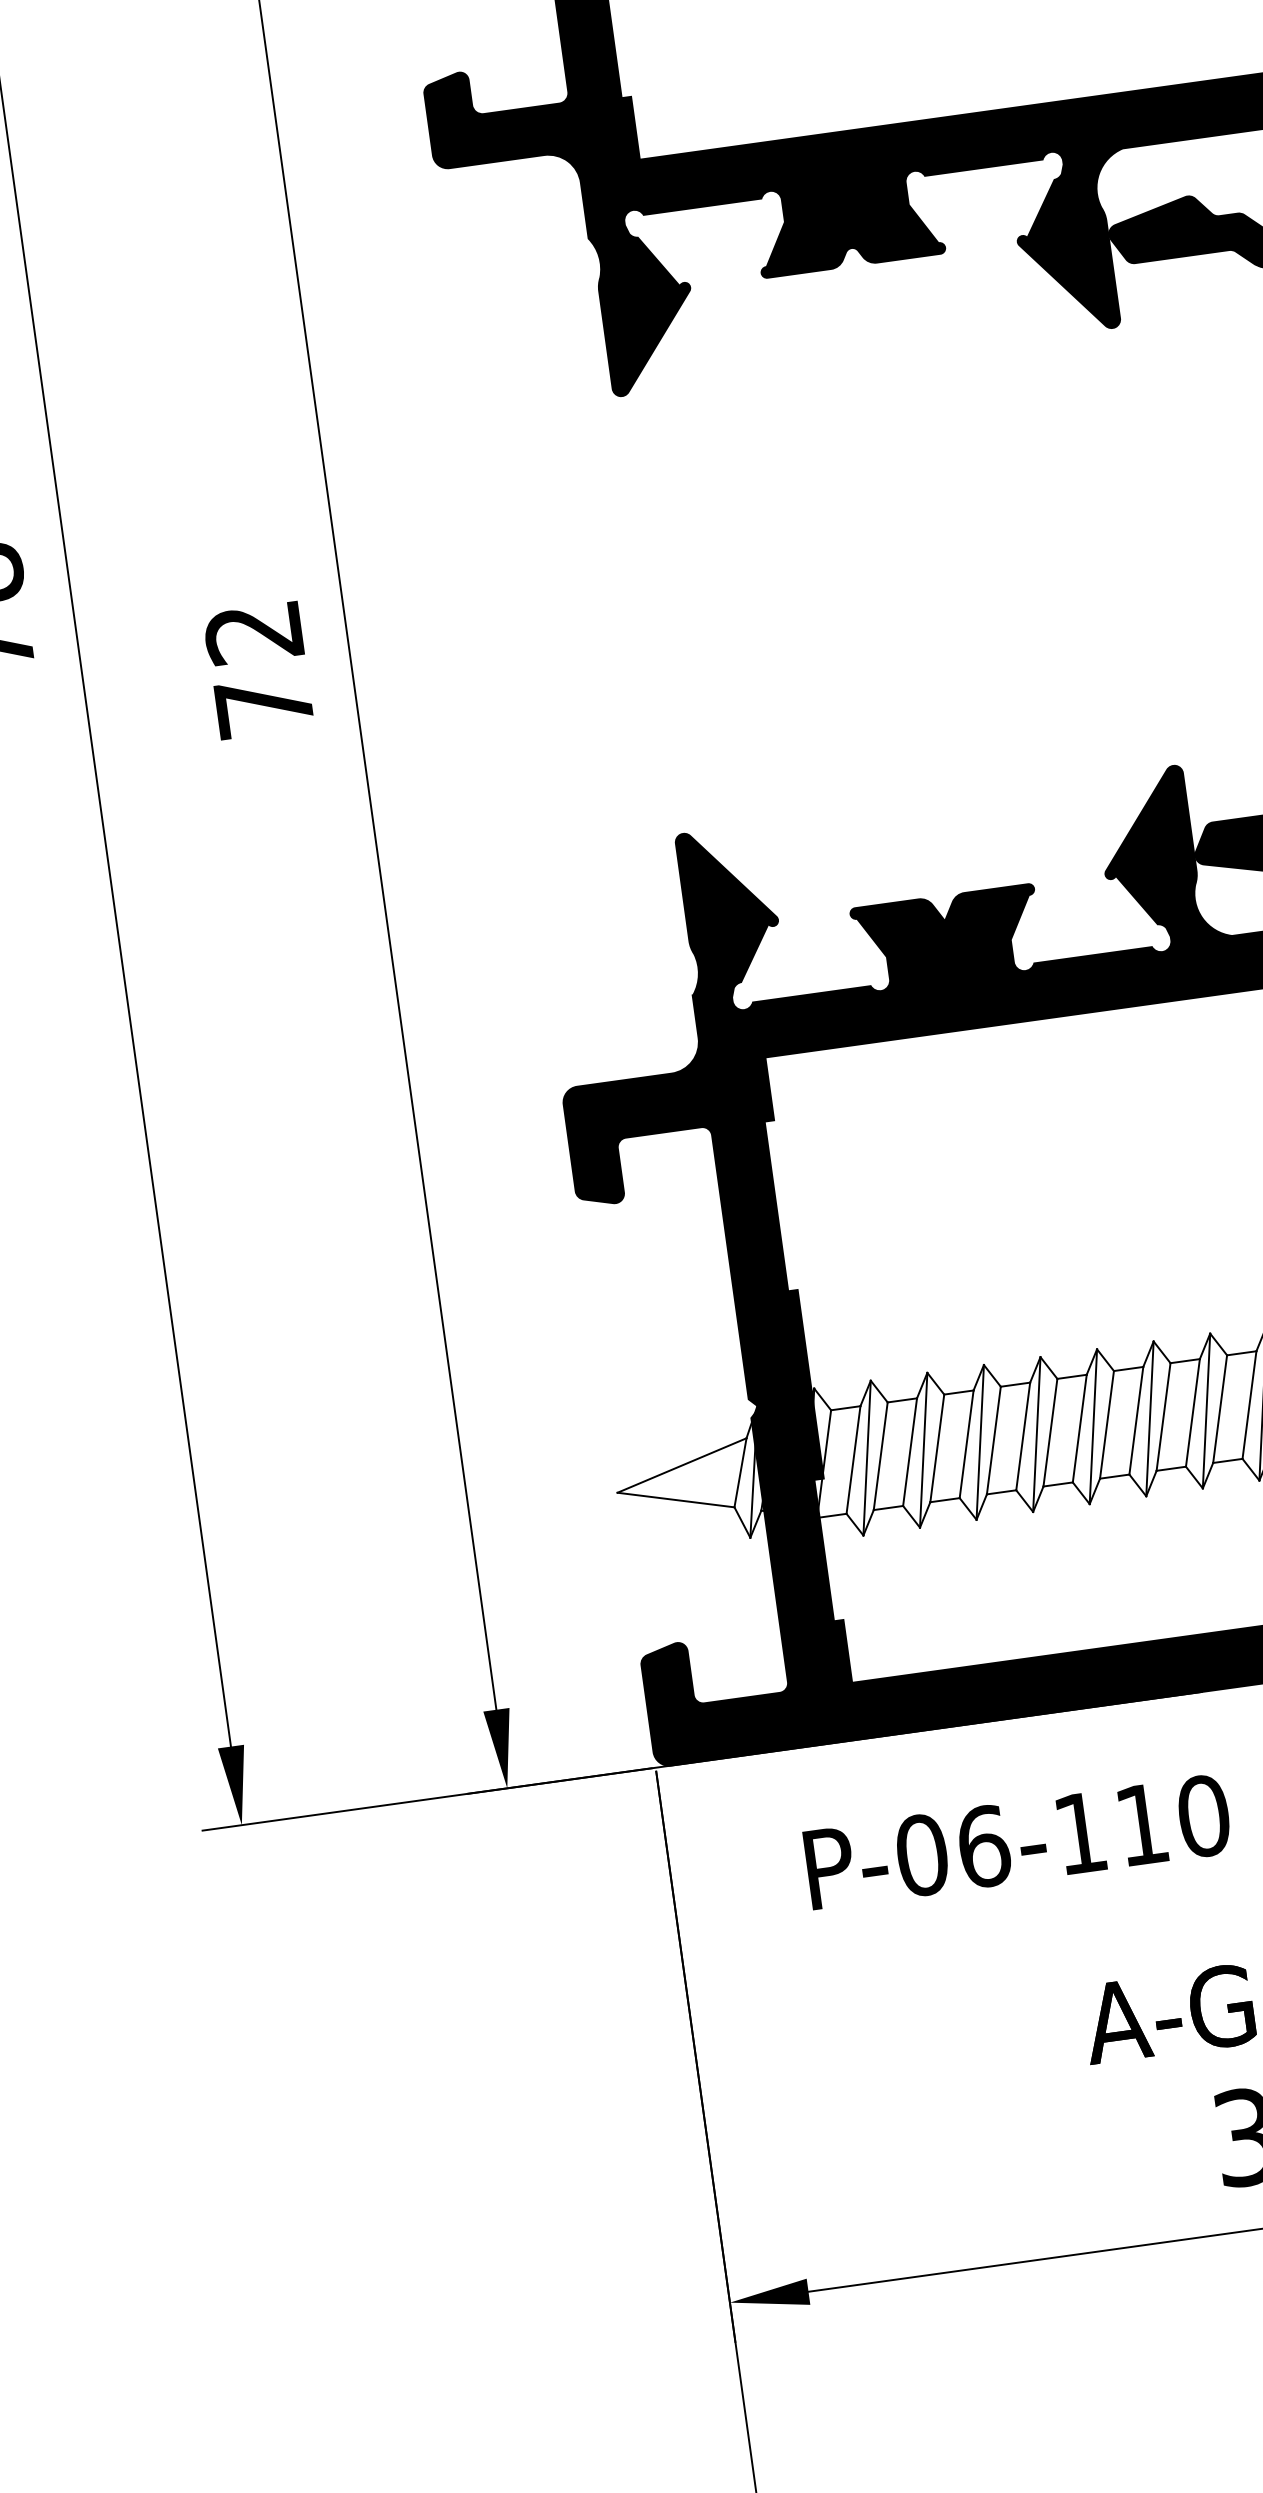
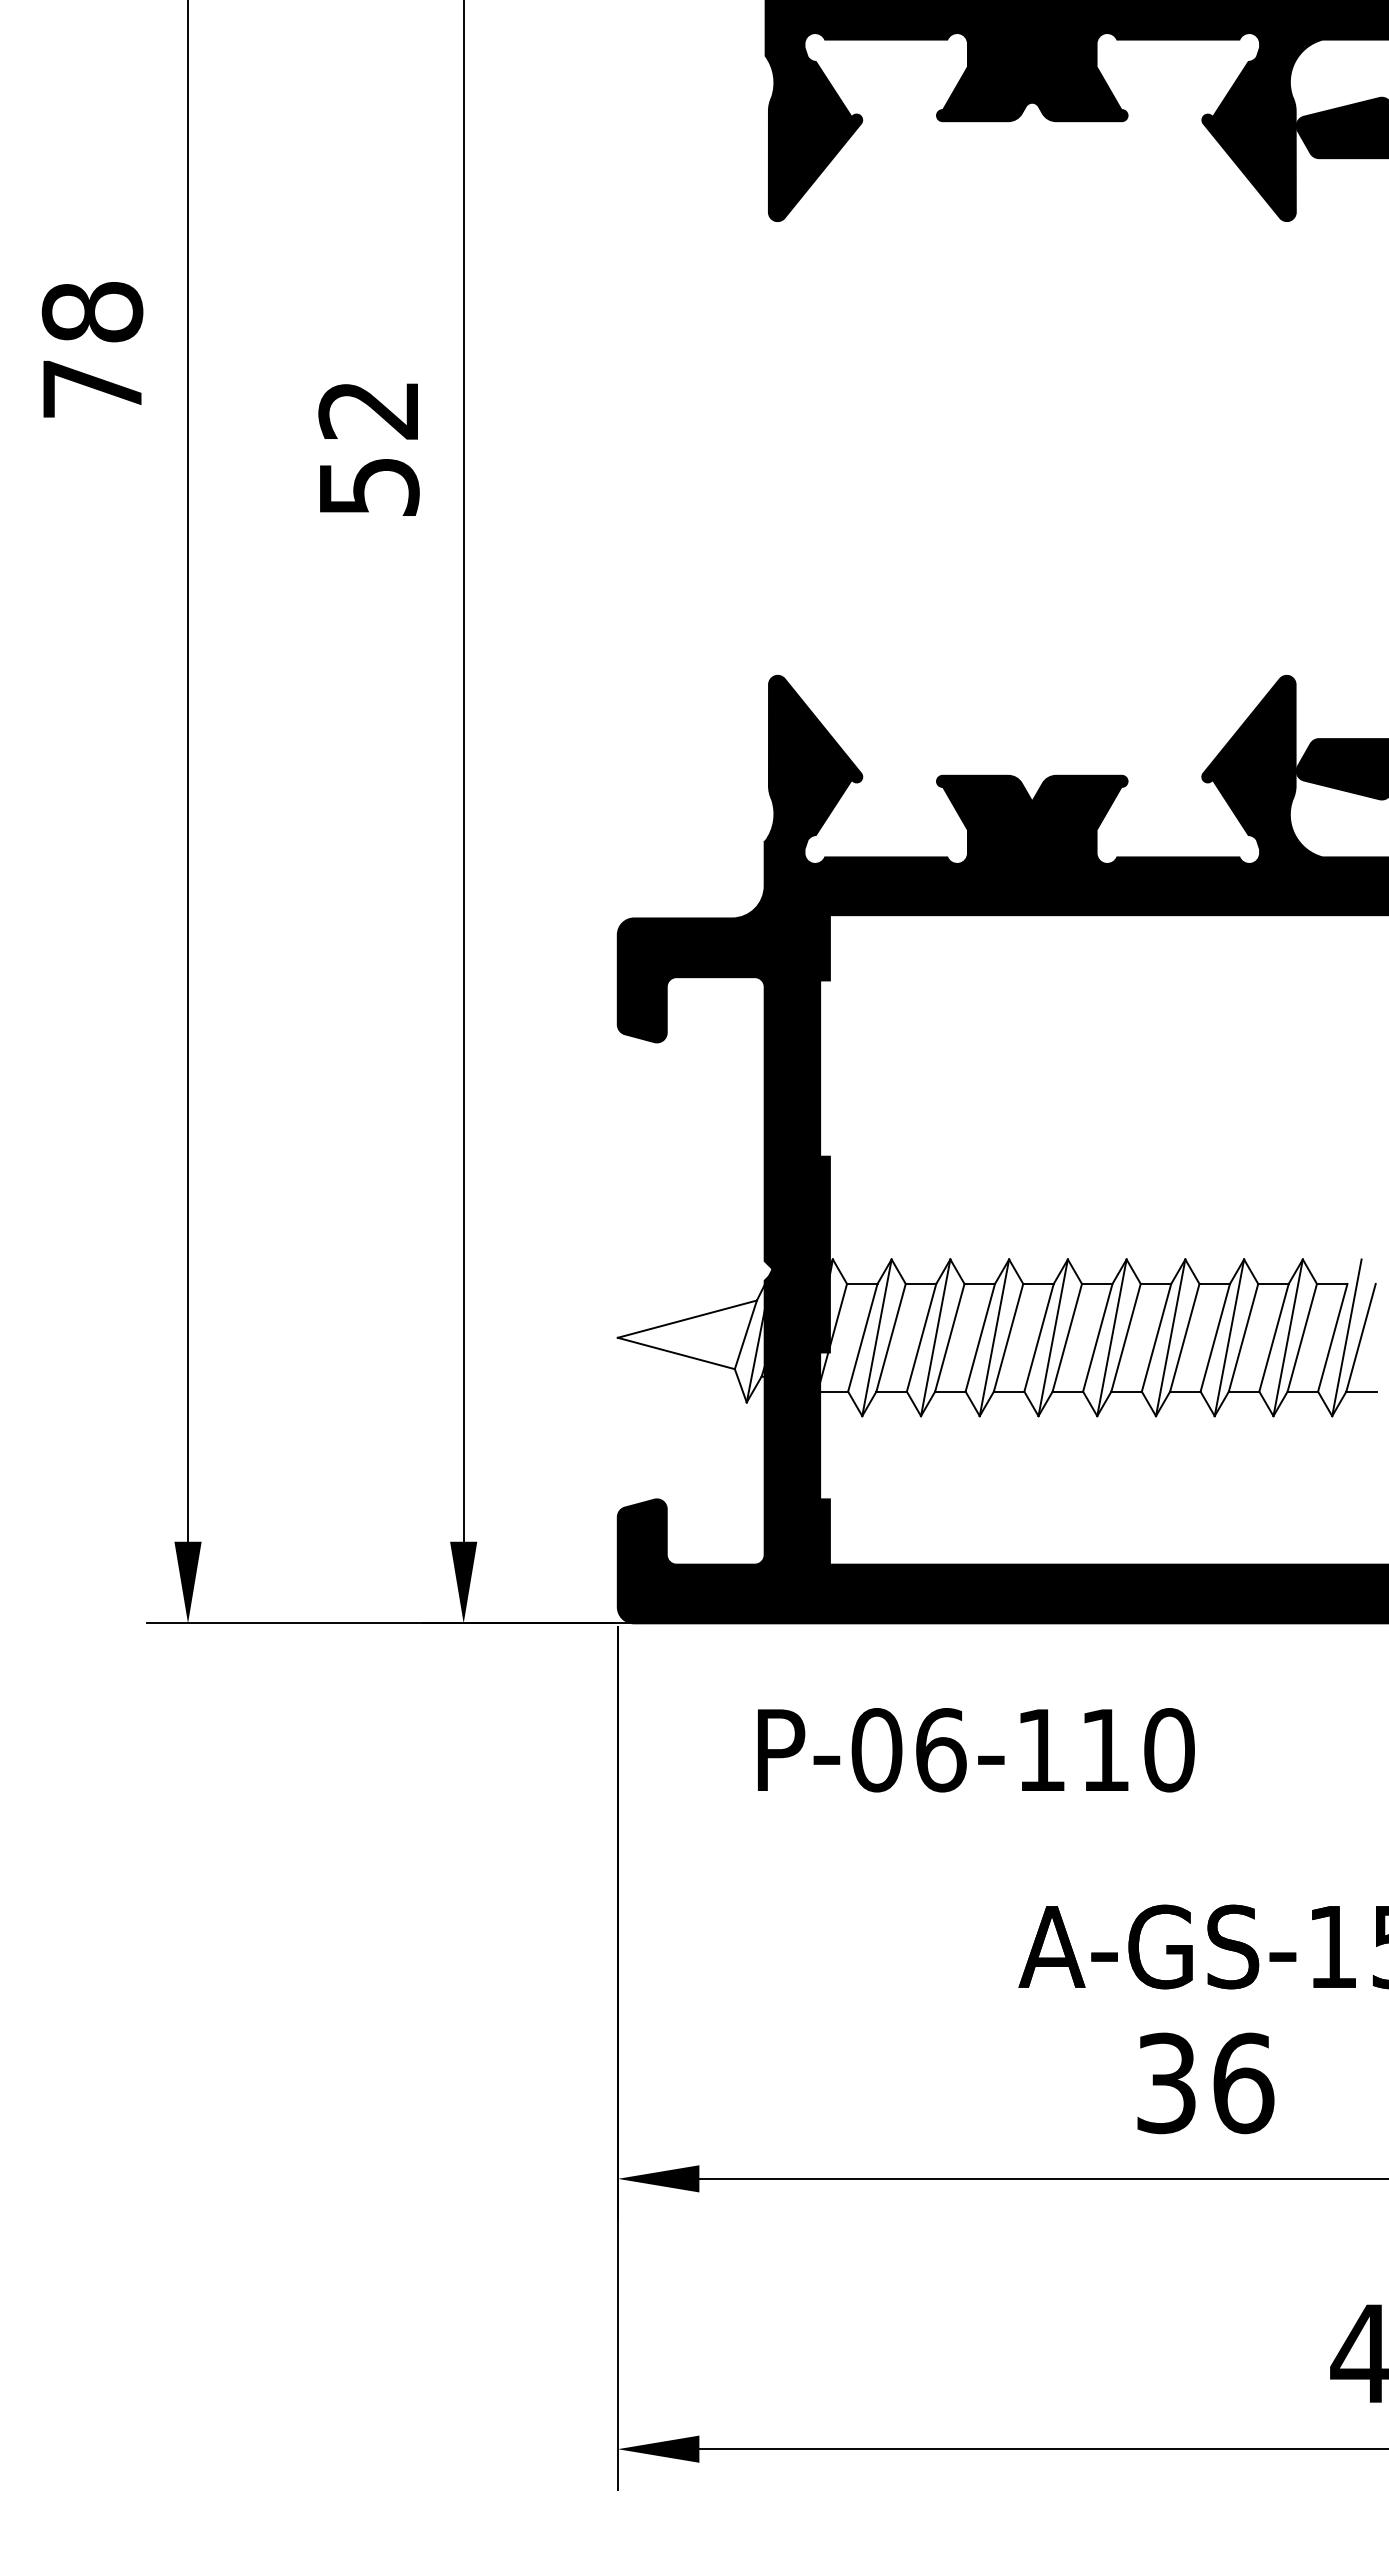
text: (264, 706) -> (369, 486), 72 -> 52

